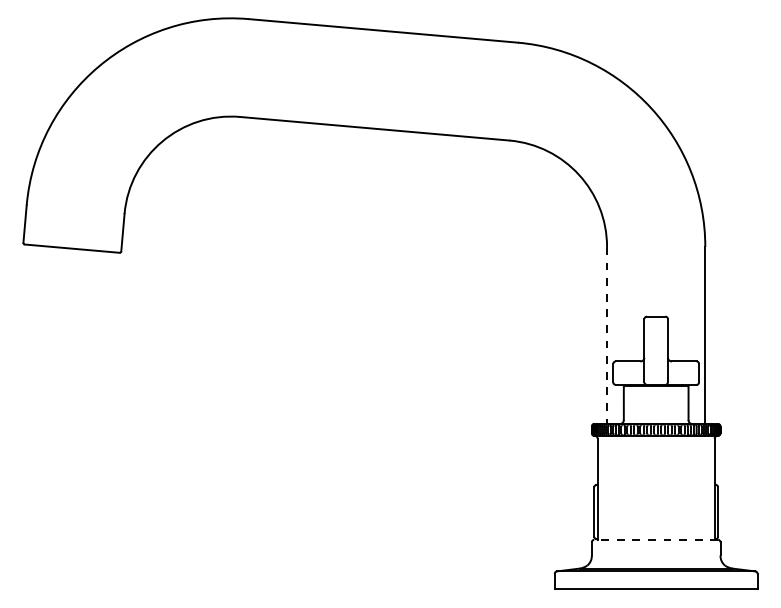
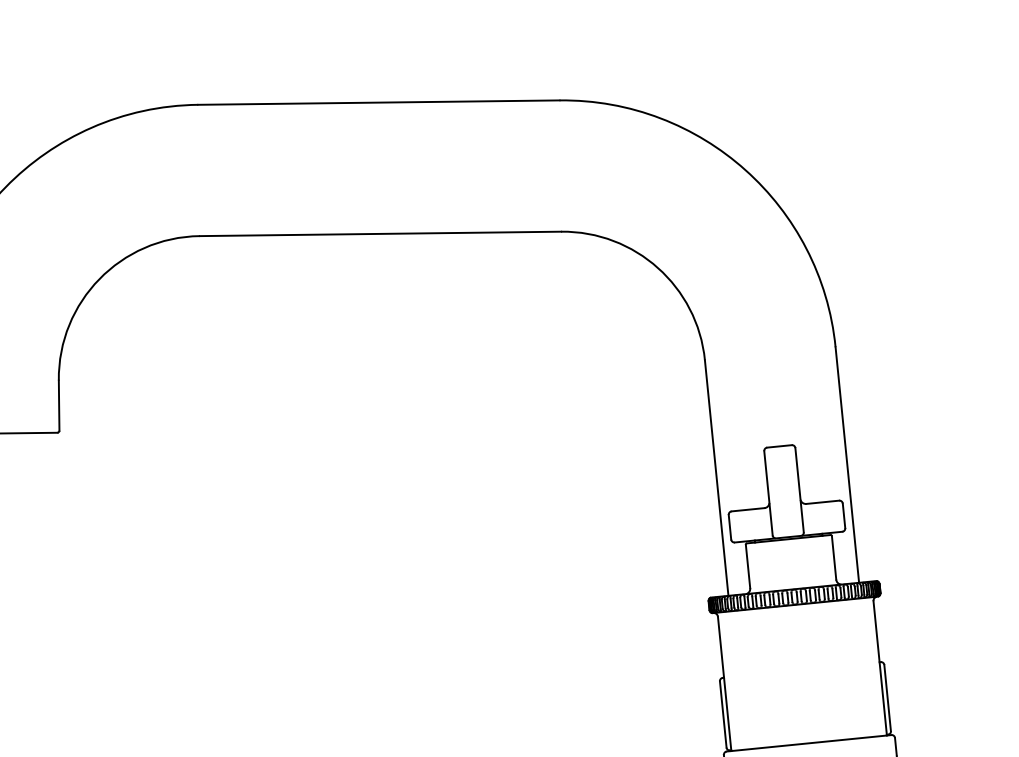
line: (607, 335) -> (717, 477), dashed -> solid
line: (656, 539) -> (809, 742), dashed -> solid

